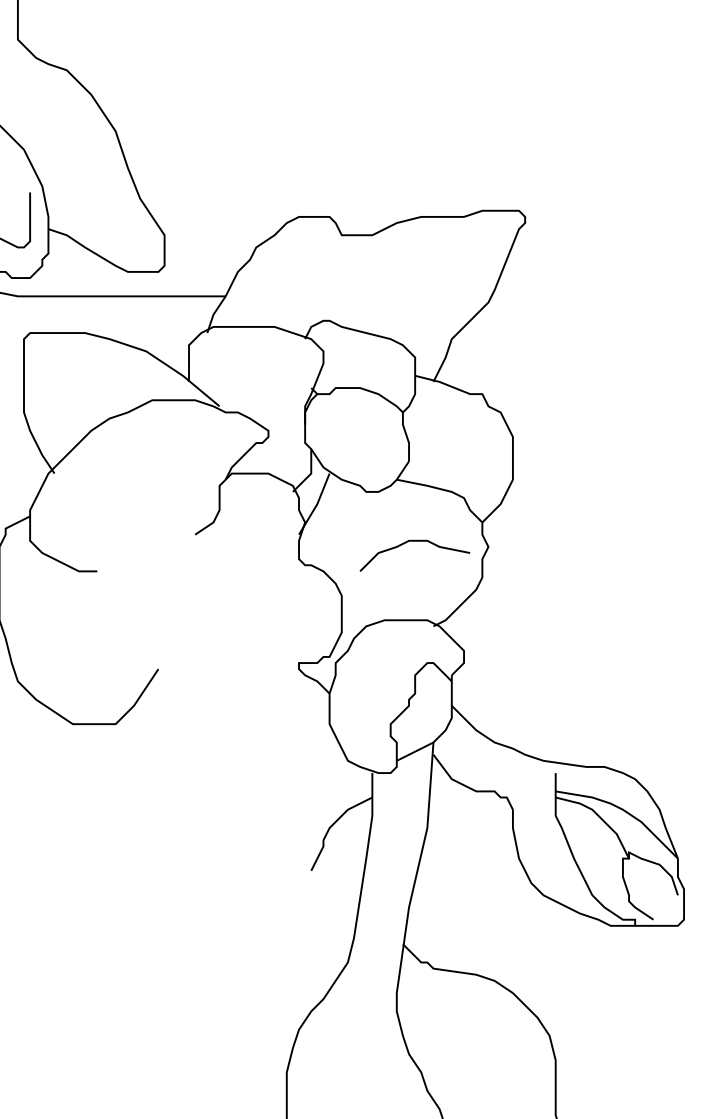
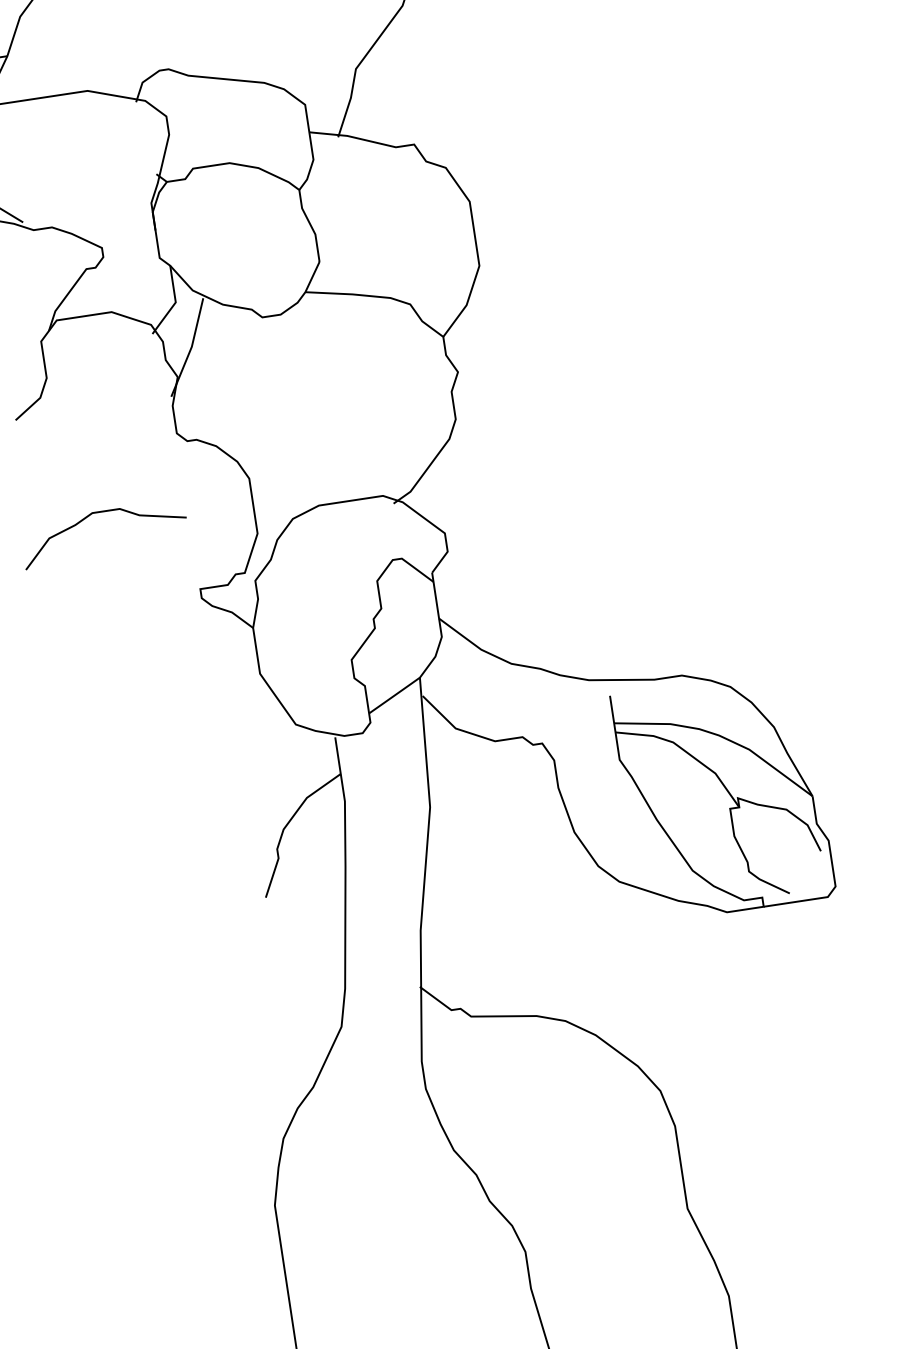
curve: (414, 541) -> (100, 512), moved

